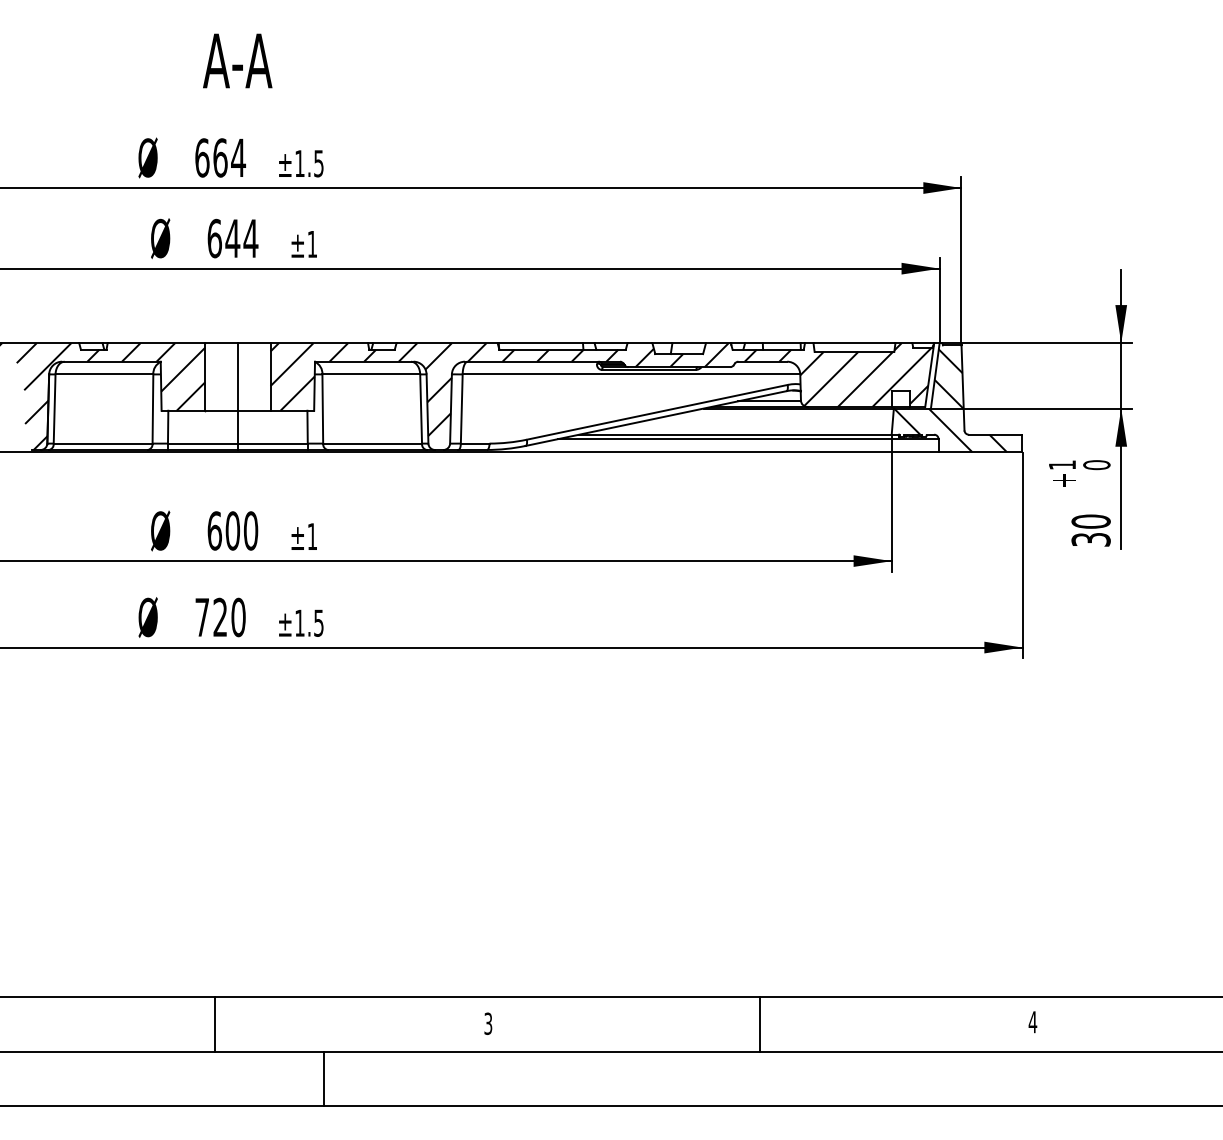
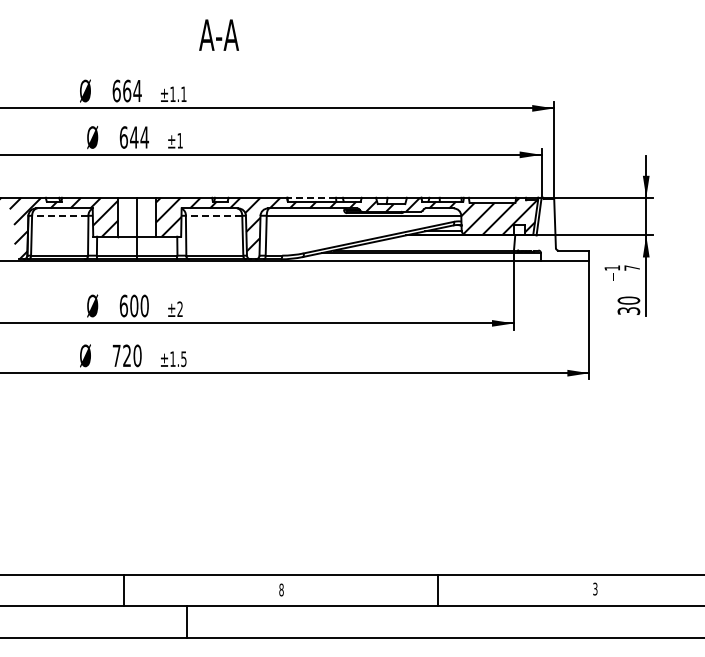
text: (236, 59) -> (218, 34), moved
text: (318, 163) -> (183, 94), ±1.5 -> ±1.1
line: (540, 342) -> (311, 197), solid -> dashed
line: (103, 373) -> (59, 215), solid -> dashed
line: (370, 373) -> (213, 215), solid -> dashed
hatch: (949, 399) -> (547, 230), removed
text: (1097, 464) -> (632, 267), 0 -> 7
text: (311, 535) -> (179, 308), ±1 -> ±2
text: (1031, 1021) -> (594, 588), 4 -> 3
text: (488, 1022) -> (281, 589), 3 -> 8

